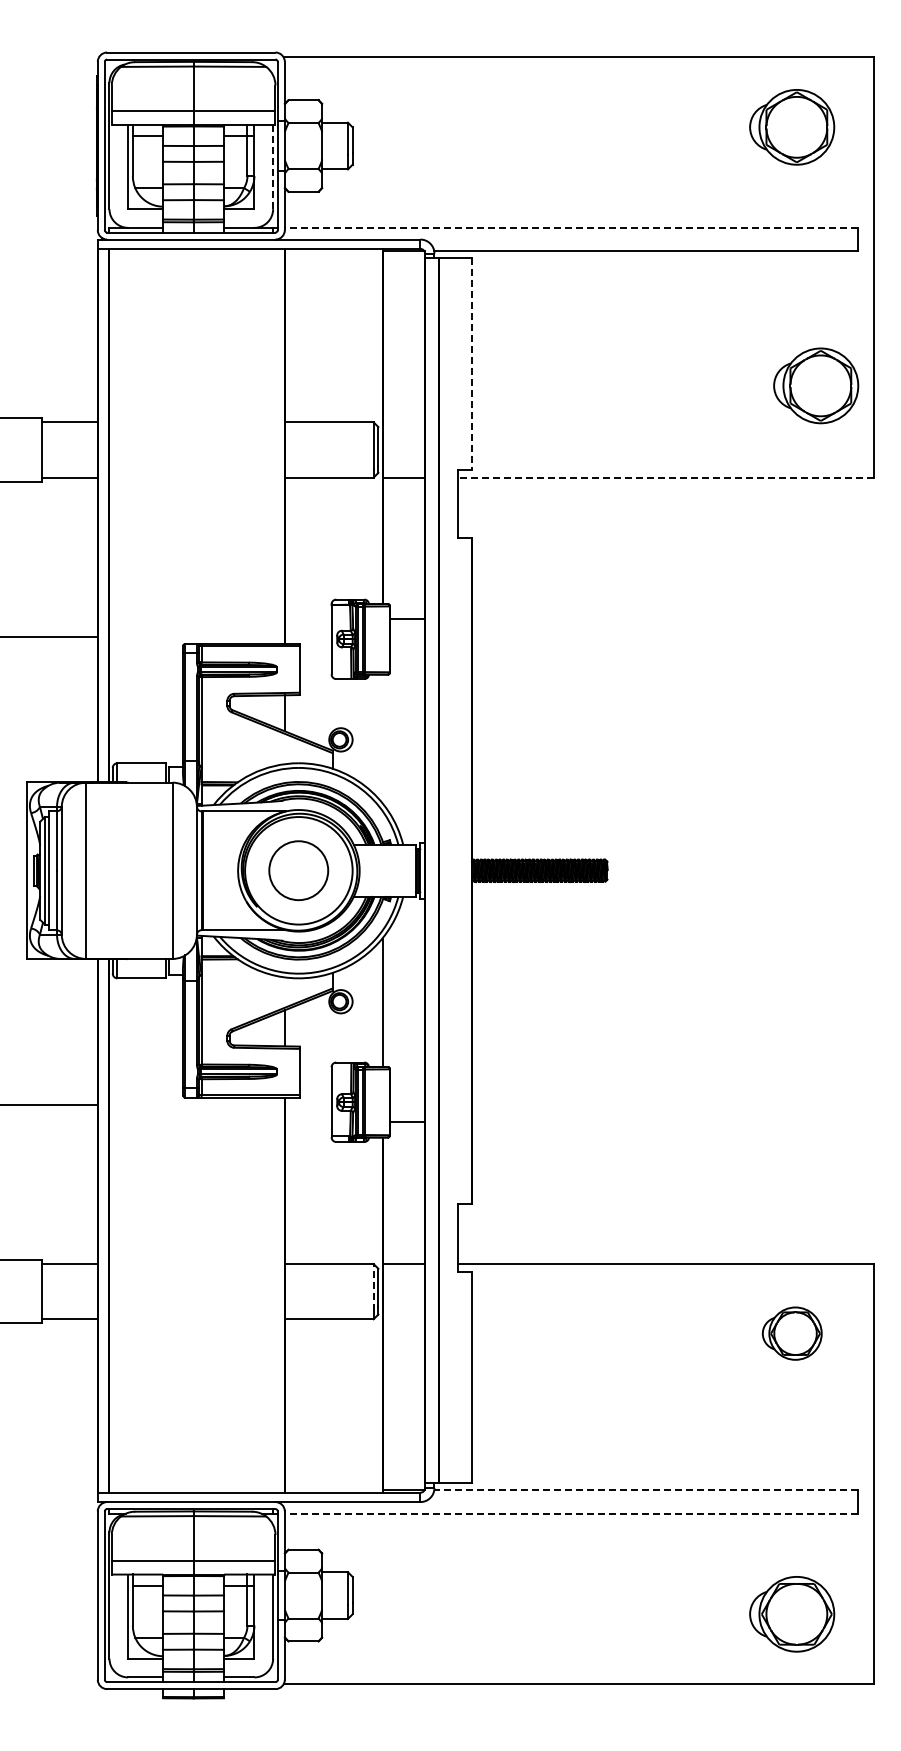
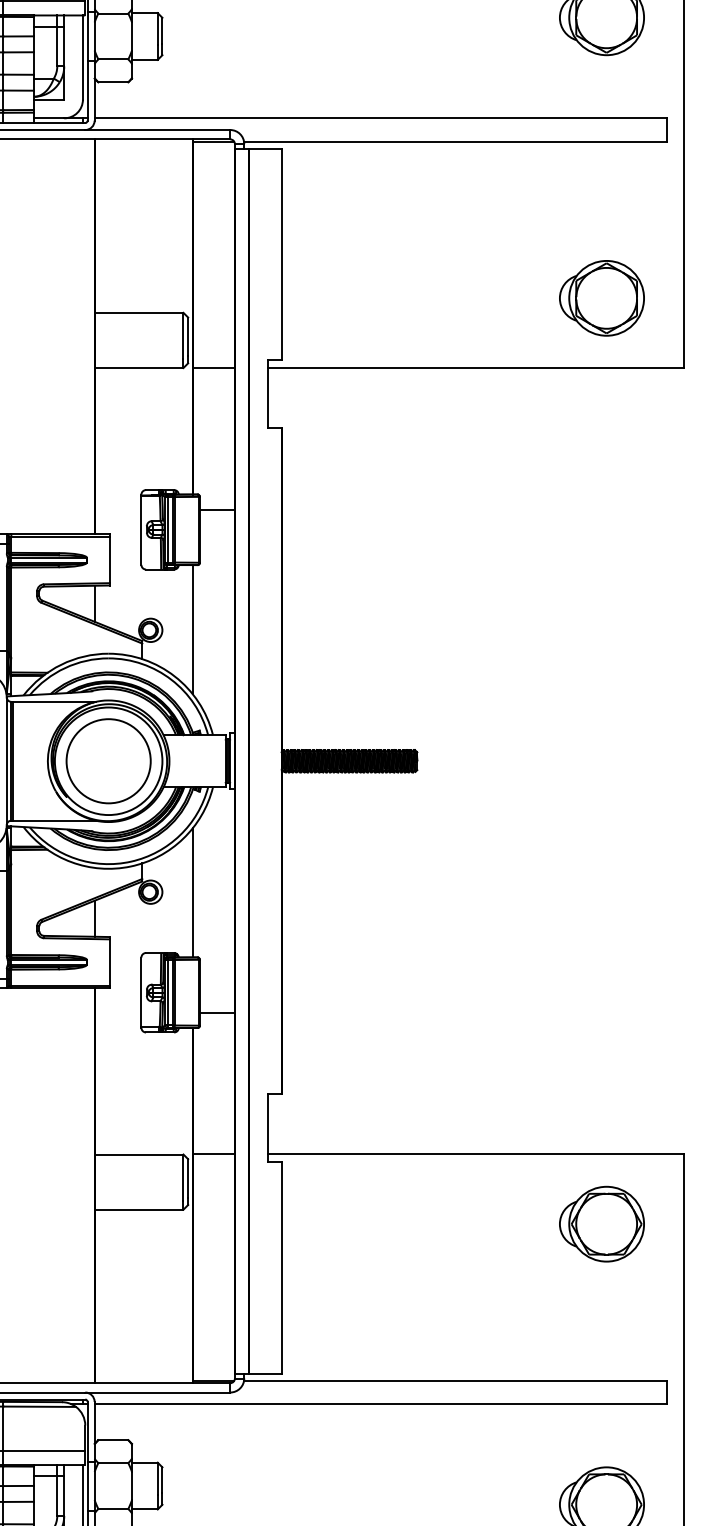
line: (273, 167) -> (83, 57), dashed -> solid
line: (570, 227) -> (380, 117), dashed -> solid
line: (471, 364) -> (281, 254), dashed -> solid
part: (816, 385) -> (602, 297), moved
line: (665, 478) -> (475, 368), dashed -> solid
line: (383, 738) -> (193, 628), added
circle: (298, 870) -> (108, 760), size x1.43
line: (373, 1286) -> (183, 1176), dashed -> solid
part: (792, 1333) -> (602, 1223), size x1.43
line: (645, 1490) -> (455, 1380), dashed -> solid
line: (570, 1513) -> (380, 1403), dashed -> solid

